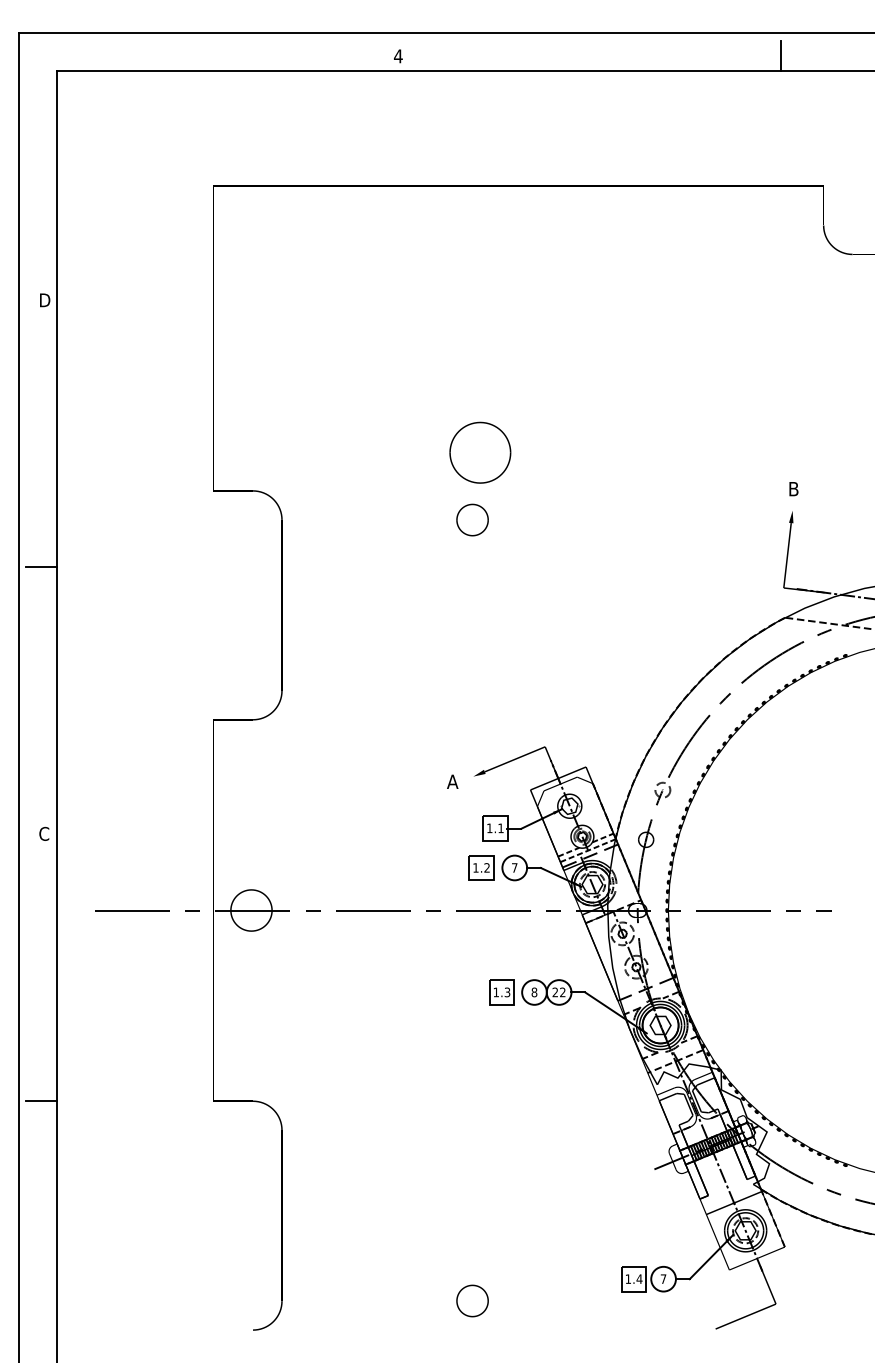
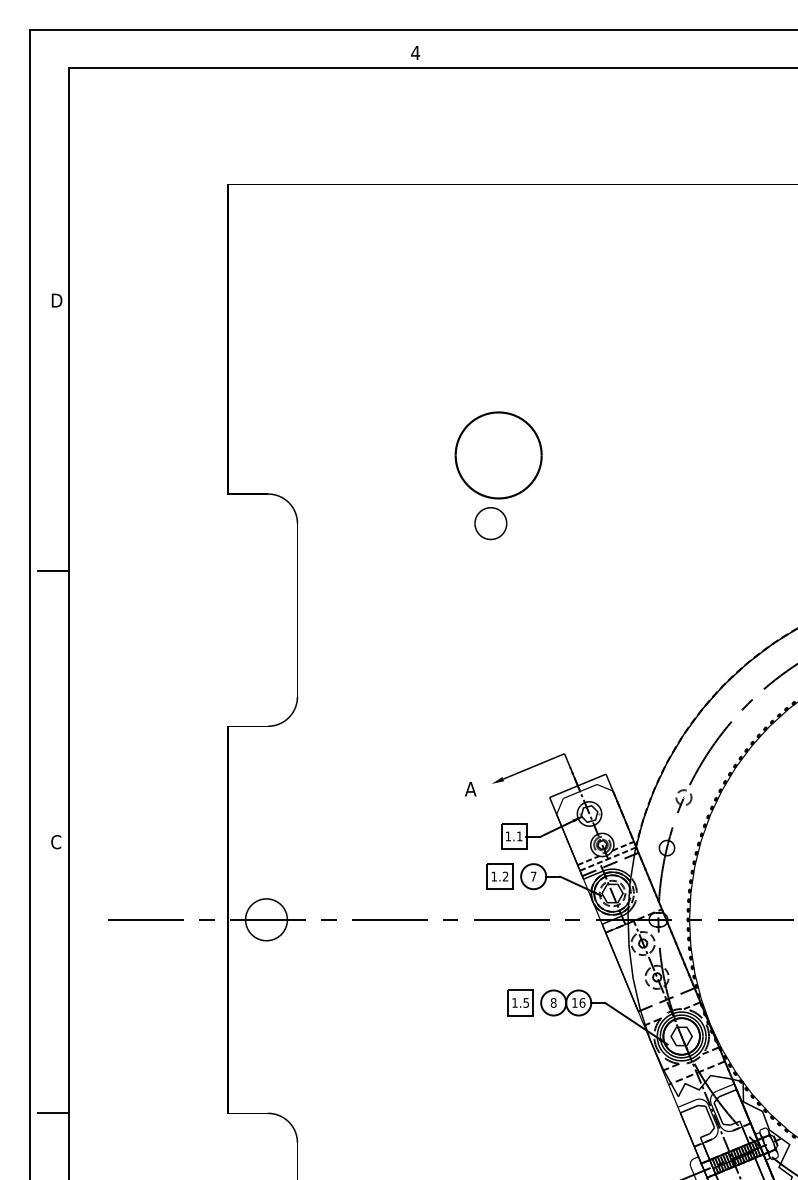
part: (480, 452) -> (498, 455), size x1.4
text: (507, 991) -> (526, 1002), 1.3 -> 1.5
text: (558, 992) -> (578, 1003), 22 -> 16

